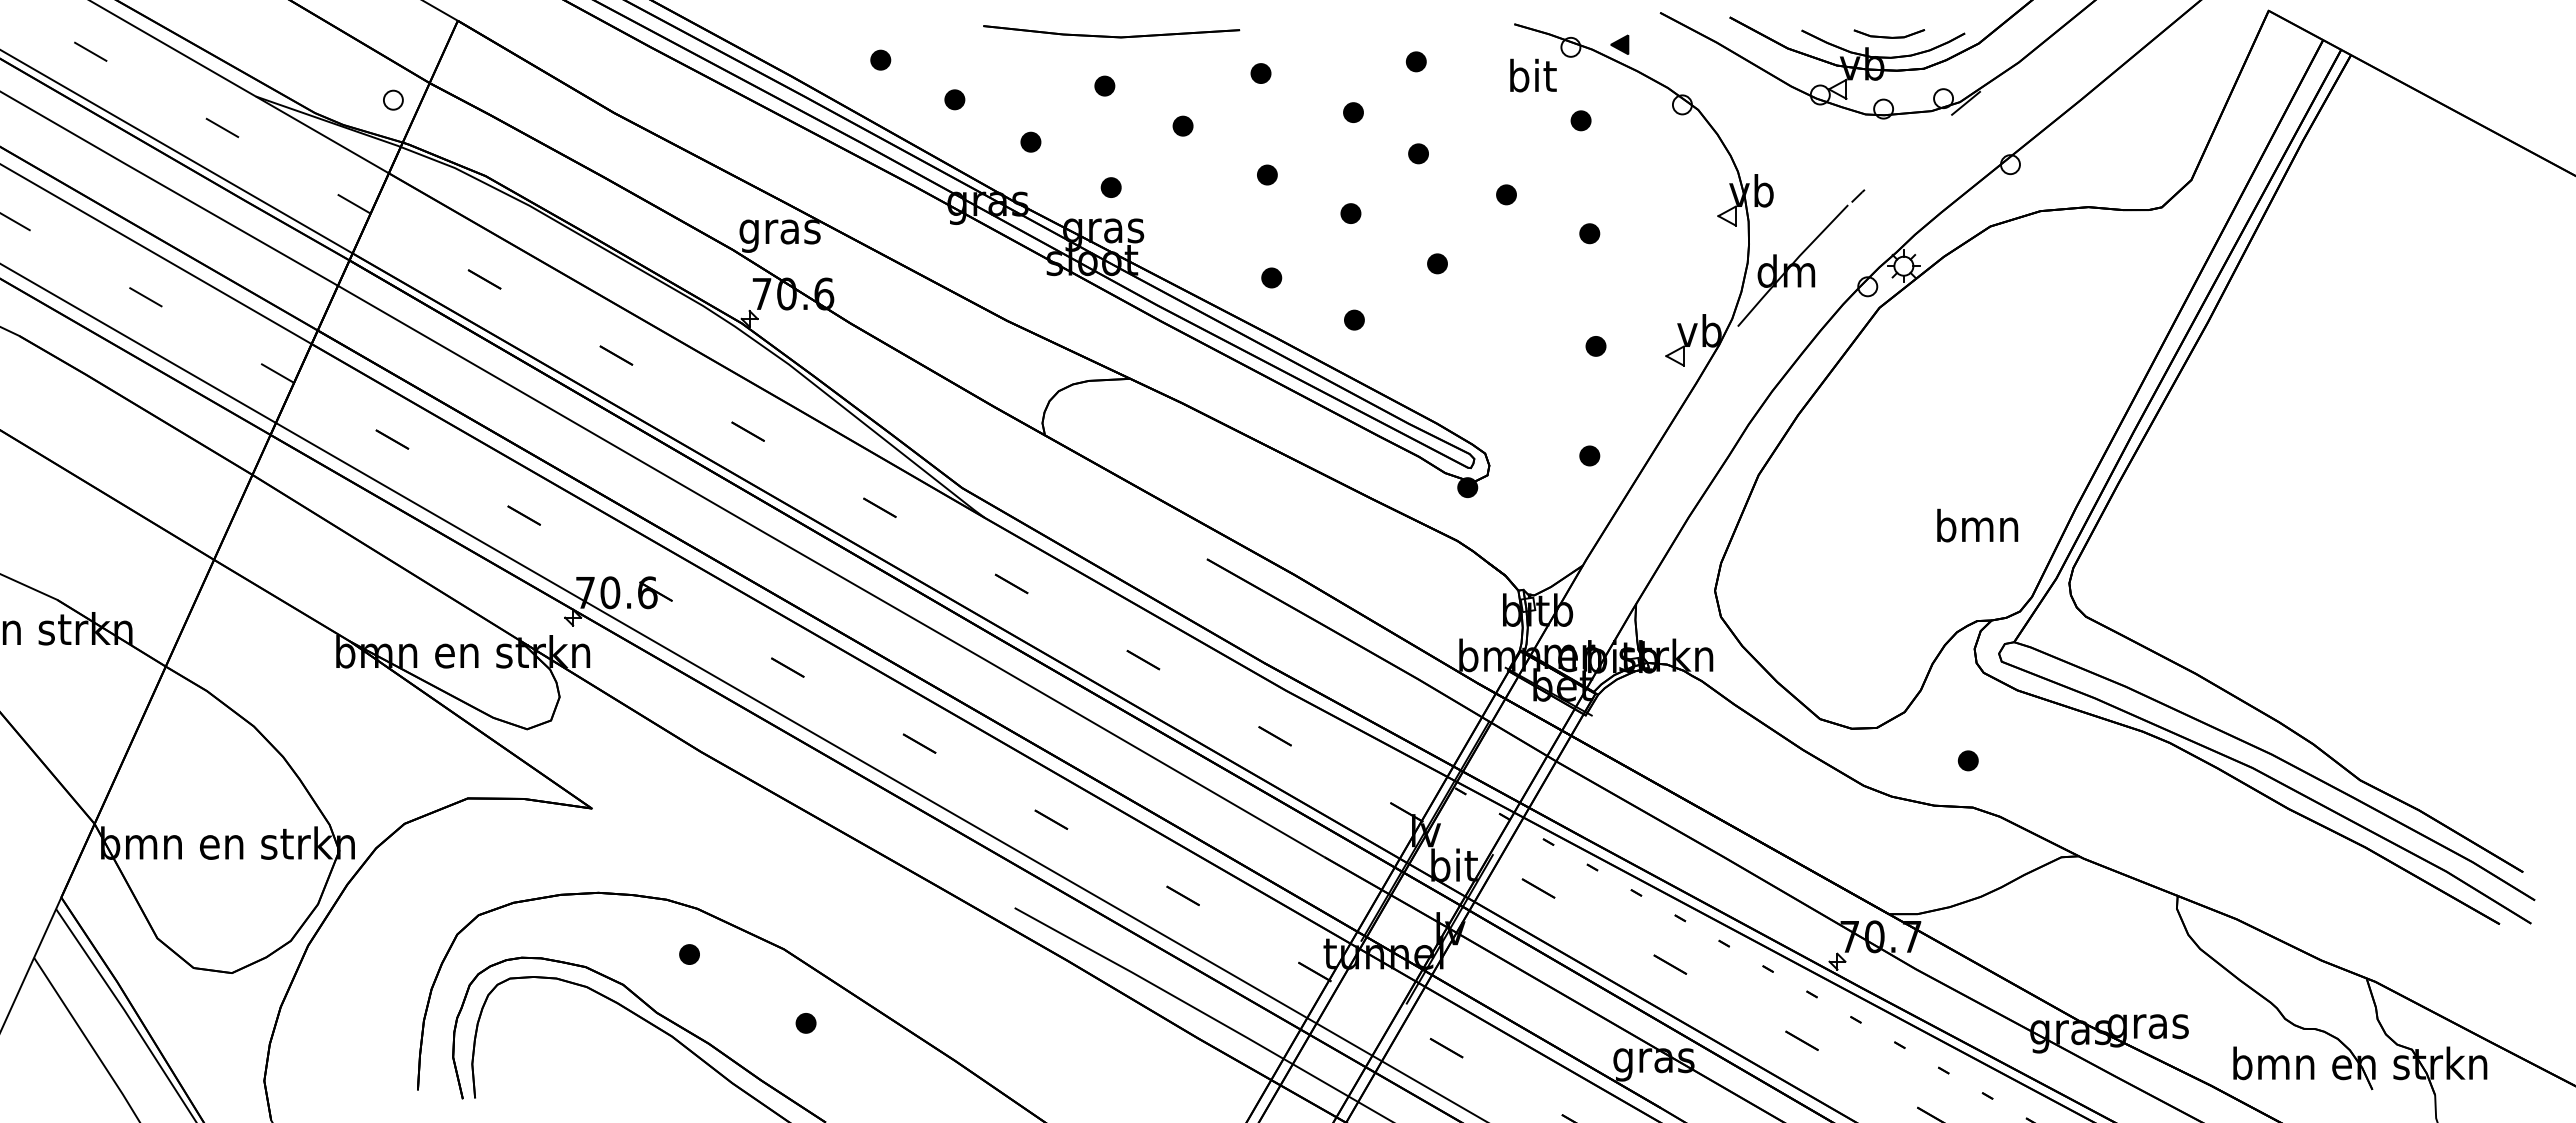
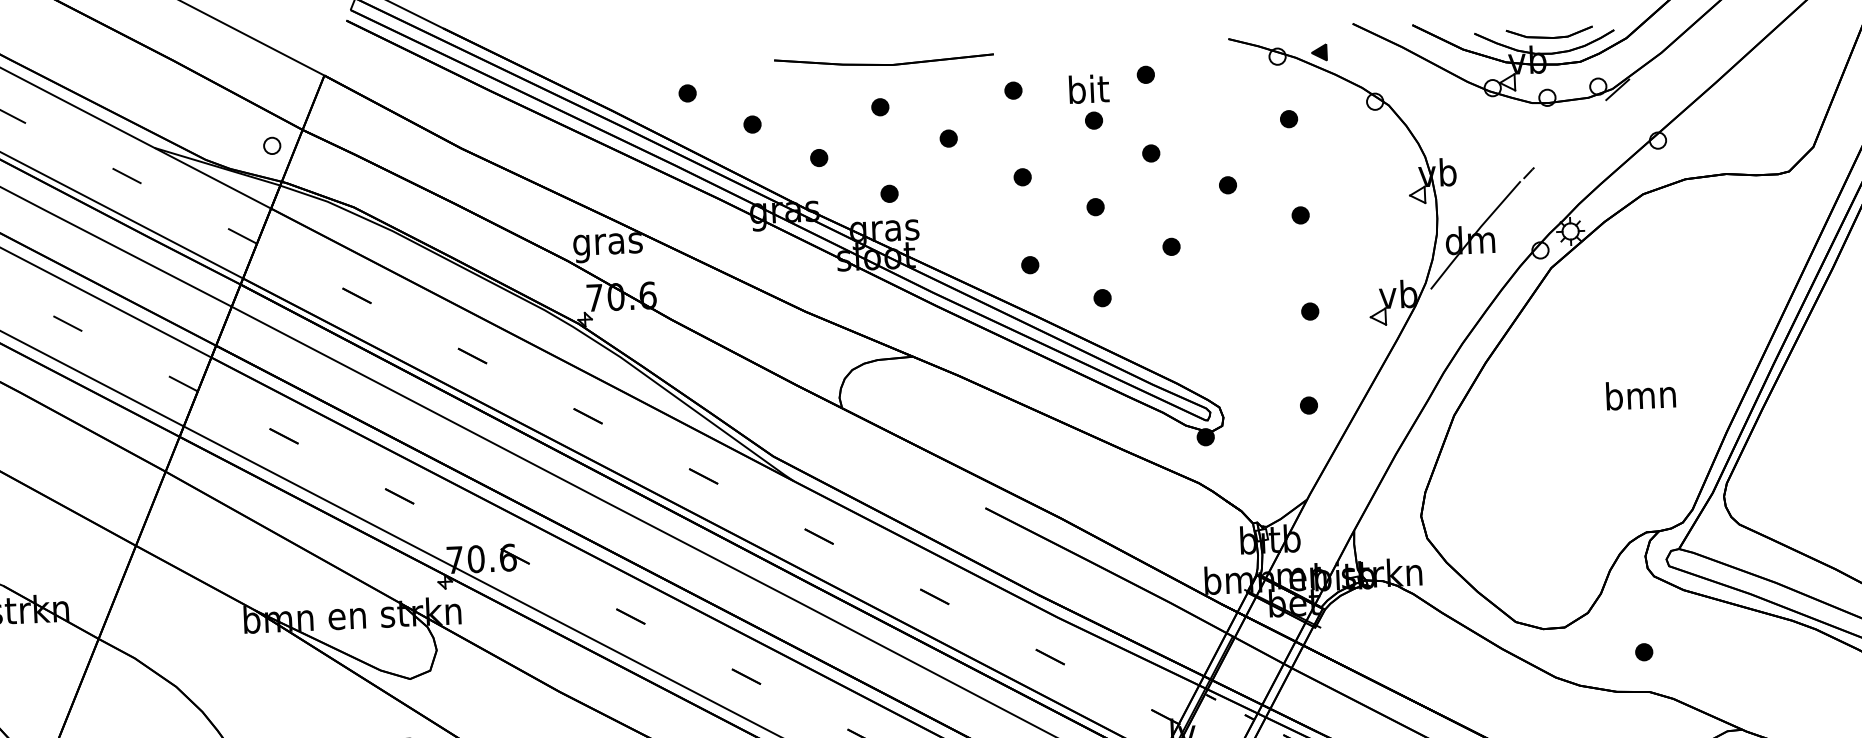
part: (1889, 33) -> (1549, 32), size x1.43
text: (1533, 75) -> (1089, 89), moved
text: (1977, 525) -> (1640, 394), moved

